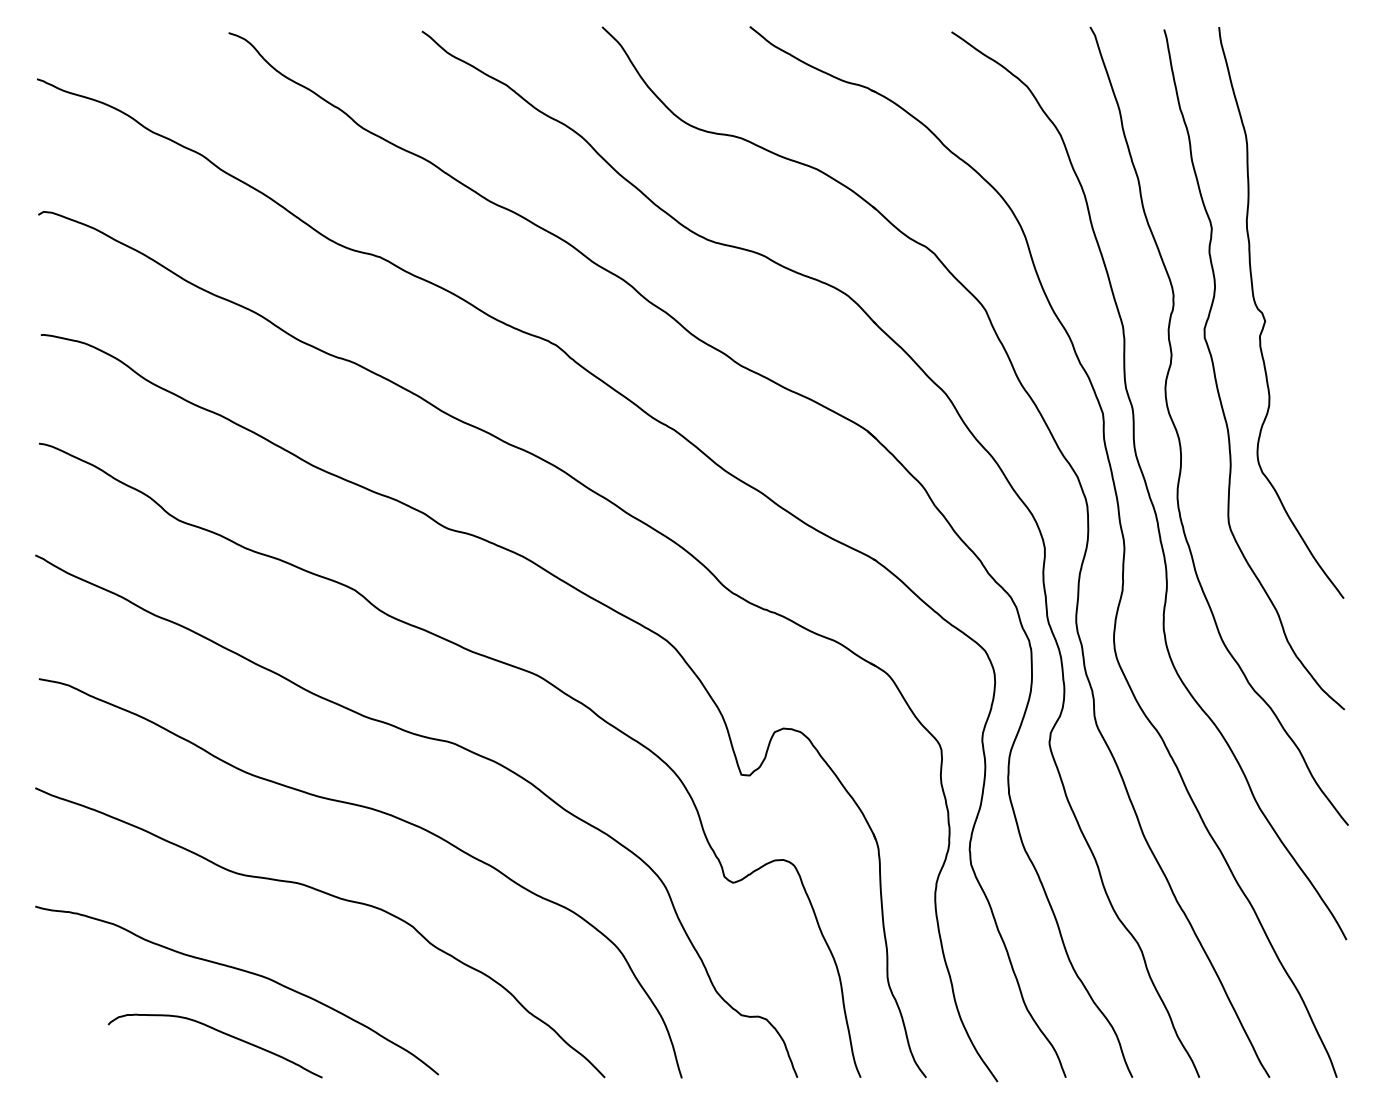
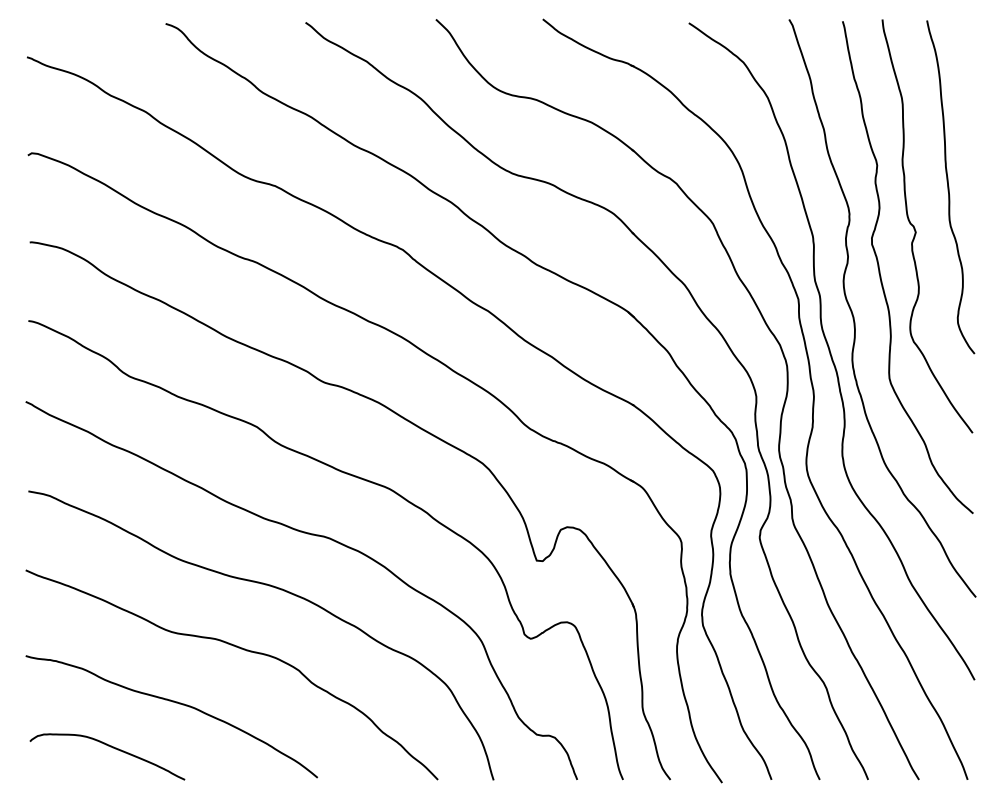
curve: (1311, 259) -> (949, 187), added
curve: (221, 1033) -> (112, 747), moved

